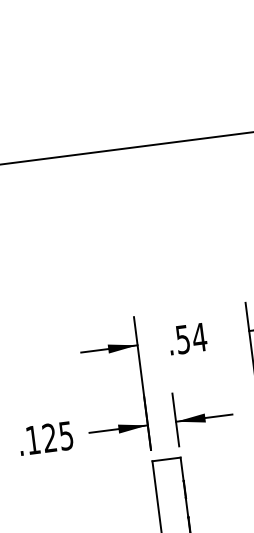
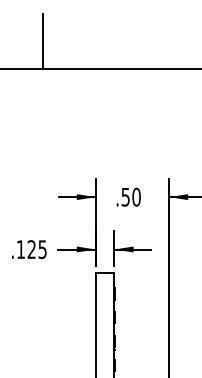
line: (25, 117) -> (42, 41), added
text: (199, 336) -> (136, 196), .54 -> .50

